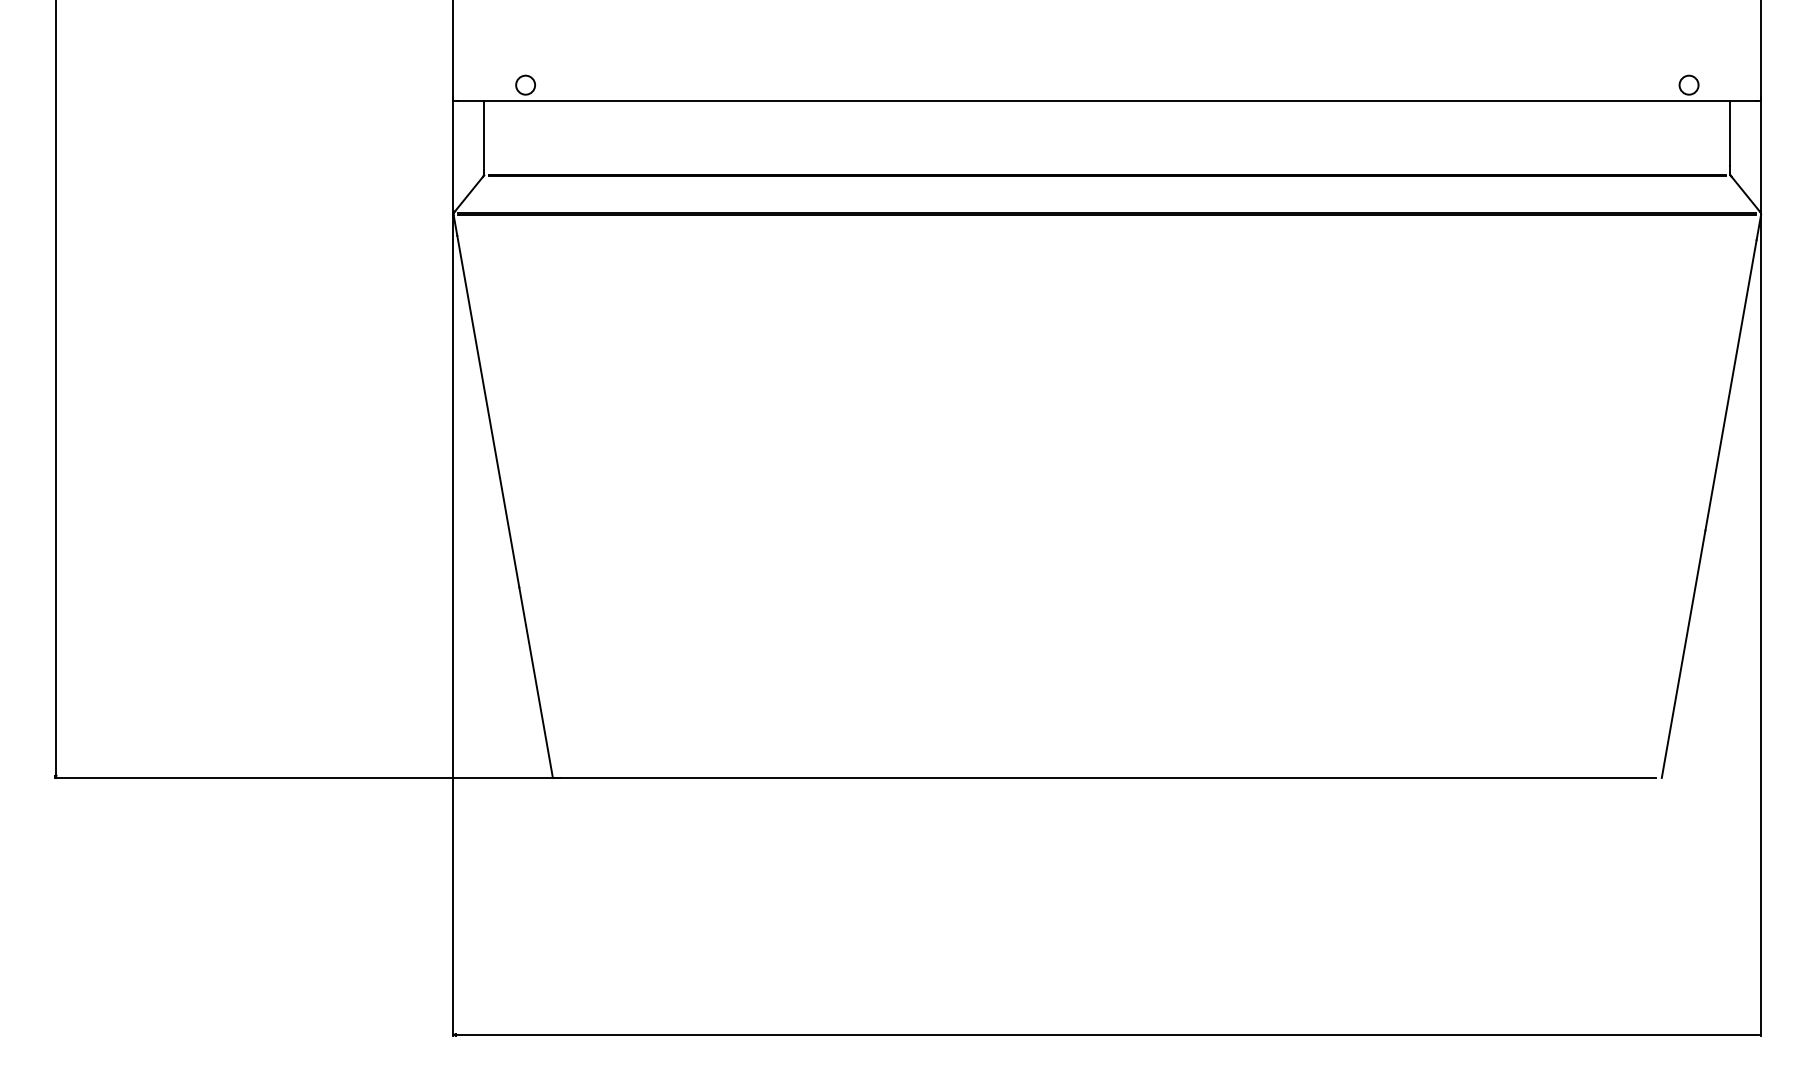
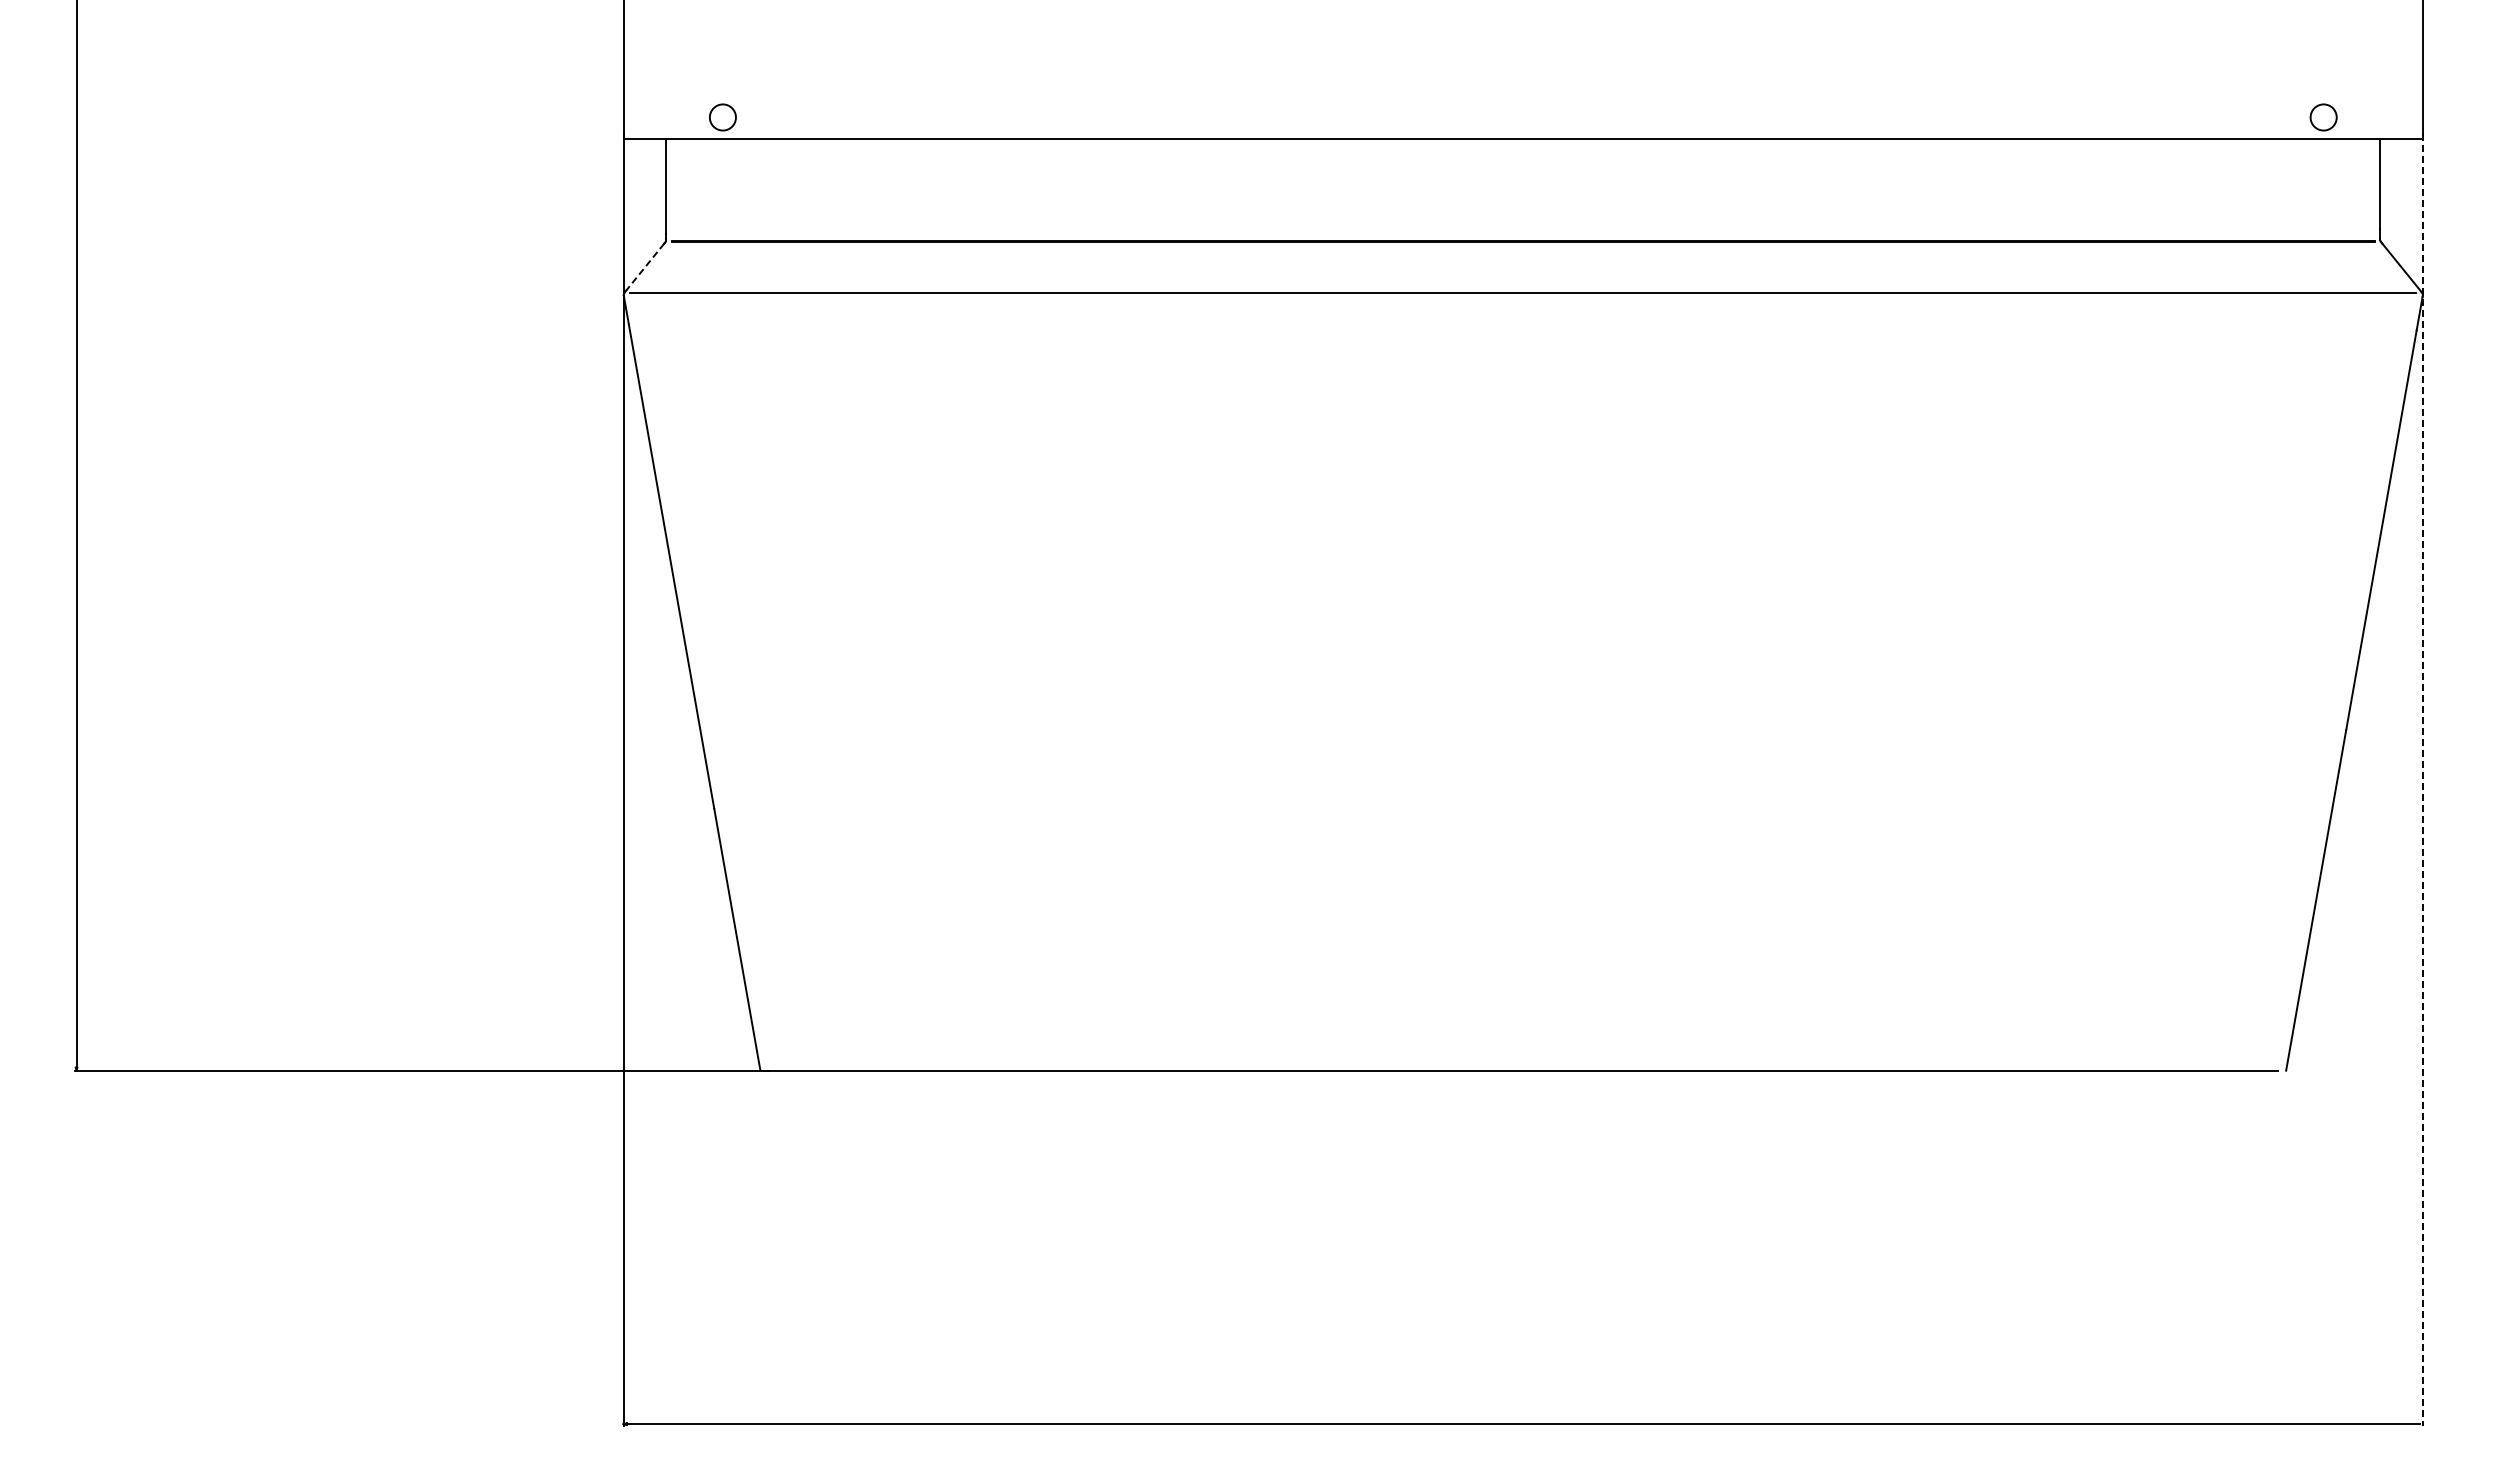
line: (468, 194) -> (644, 267), solid -> dashed
line: (1107, 215) -> (1523, 296), removed
line: (1761, 567) -> (2423, 780), solid -> dashed

